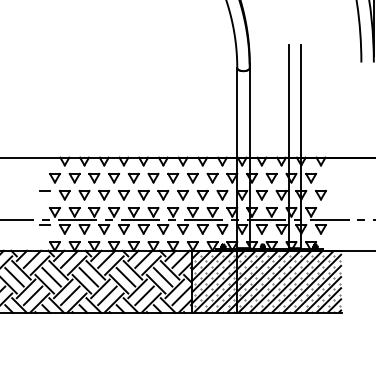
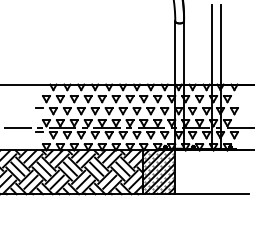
hatch: (288, 281) -> (211, 172), removed

